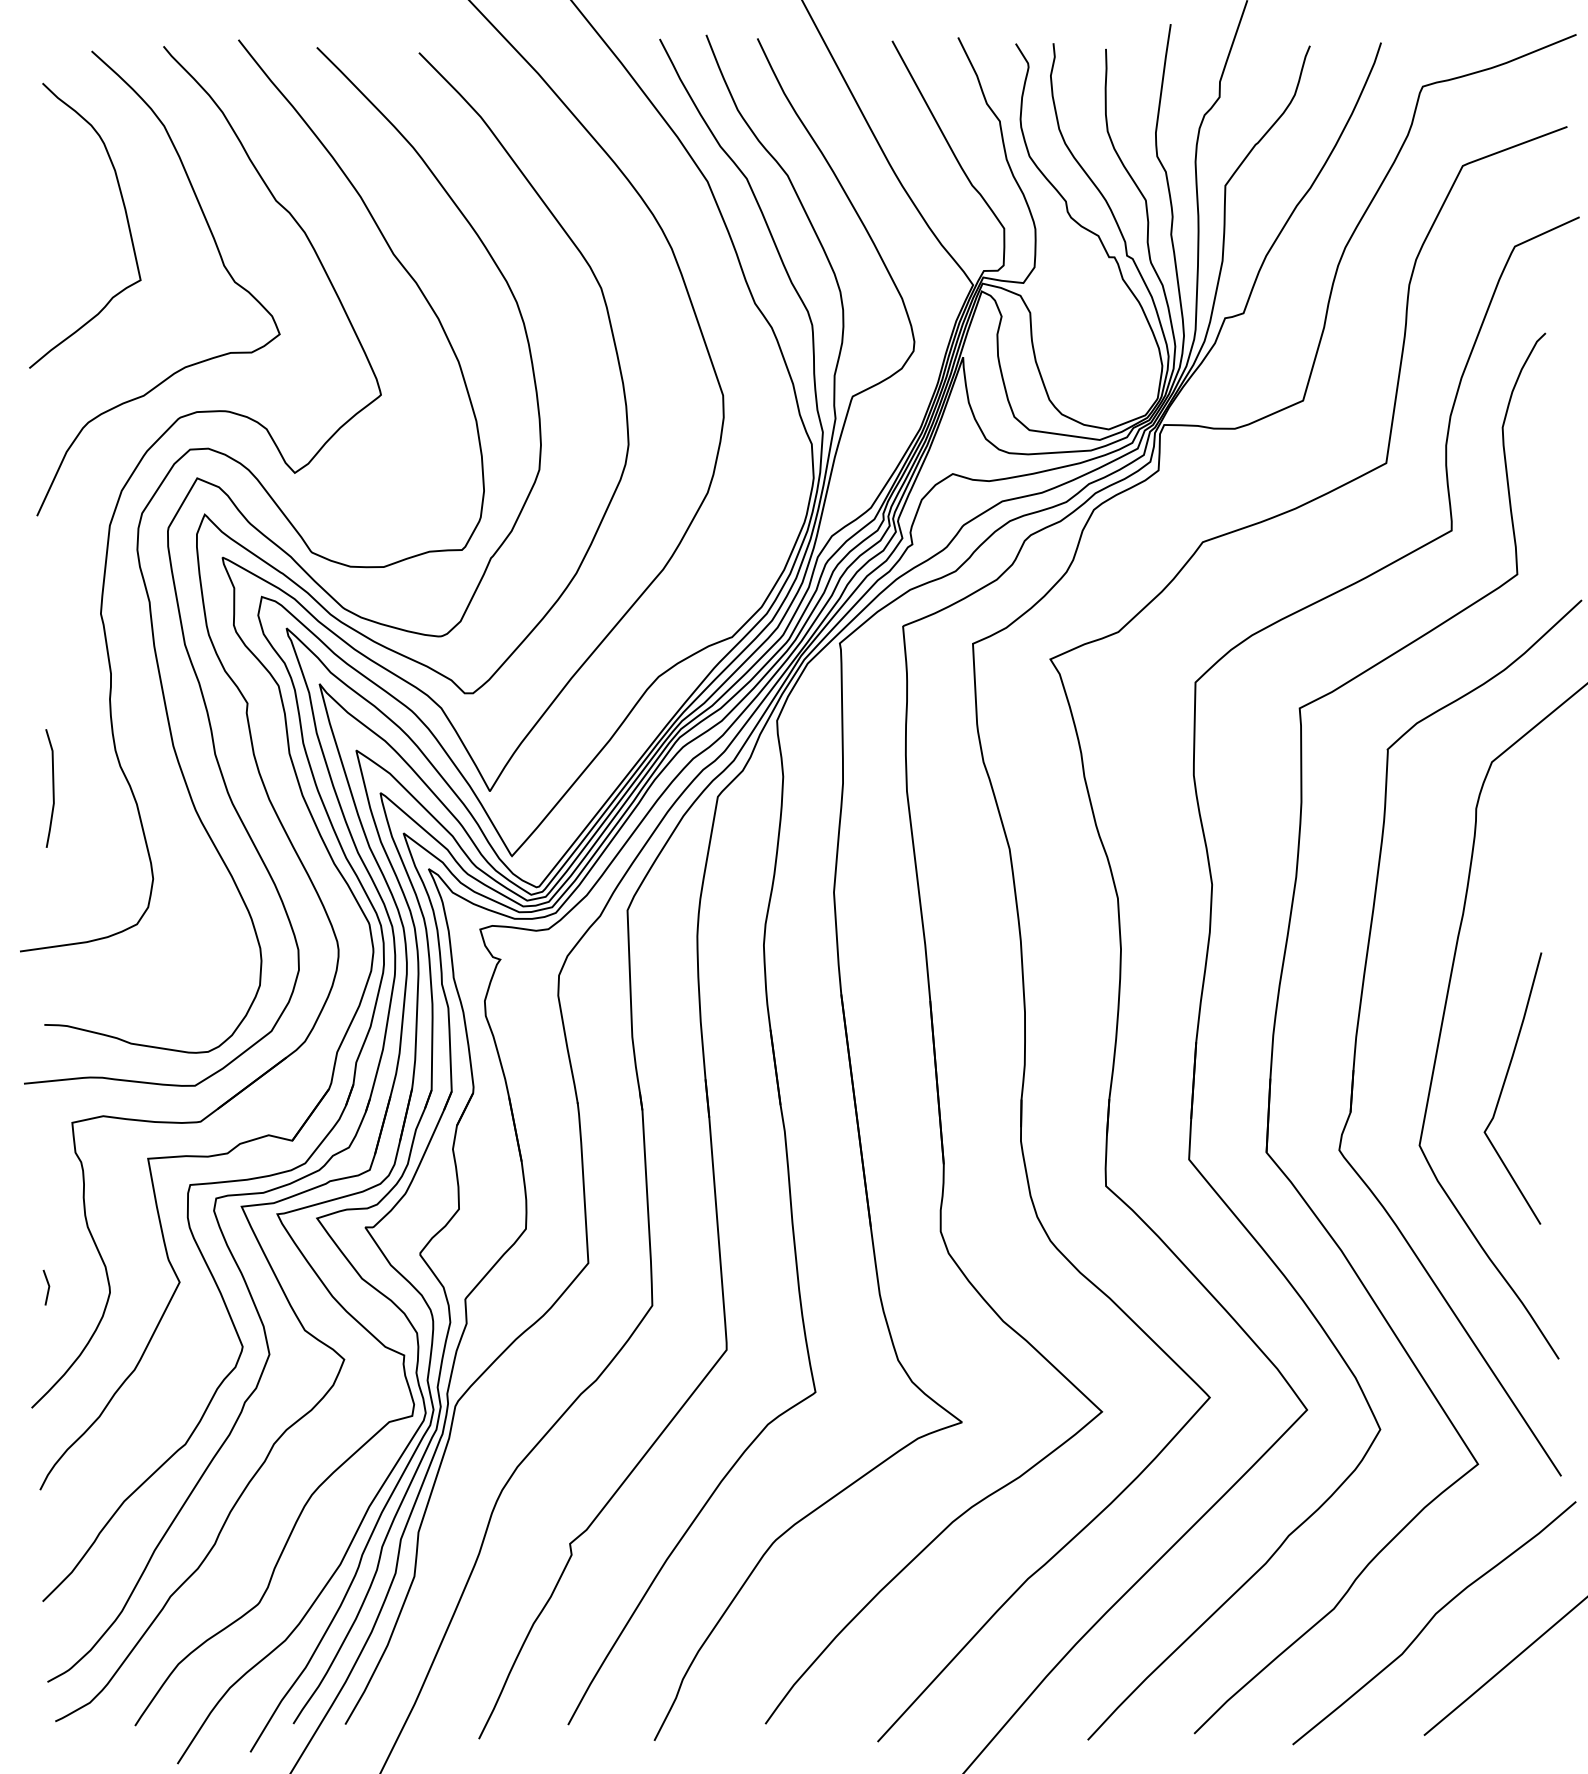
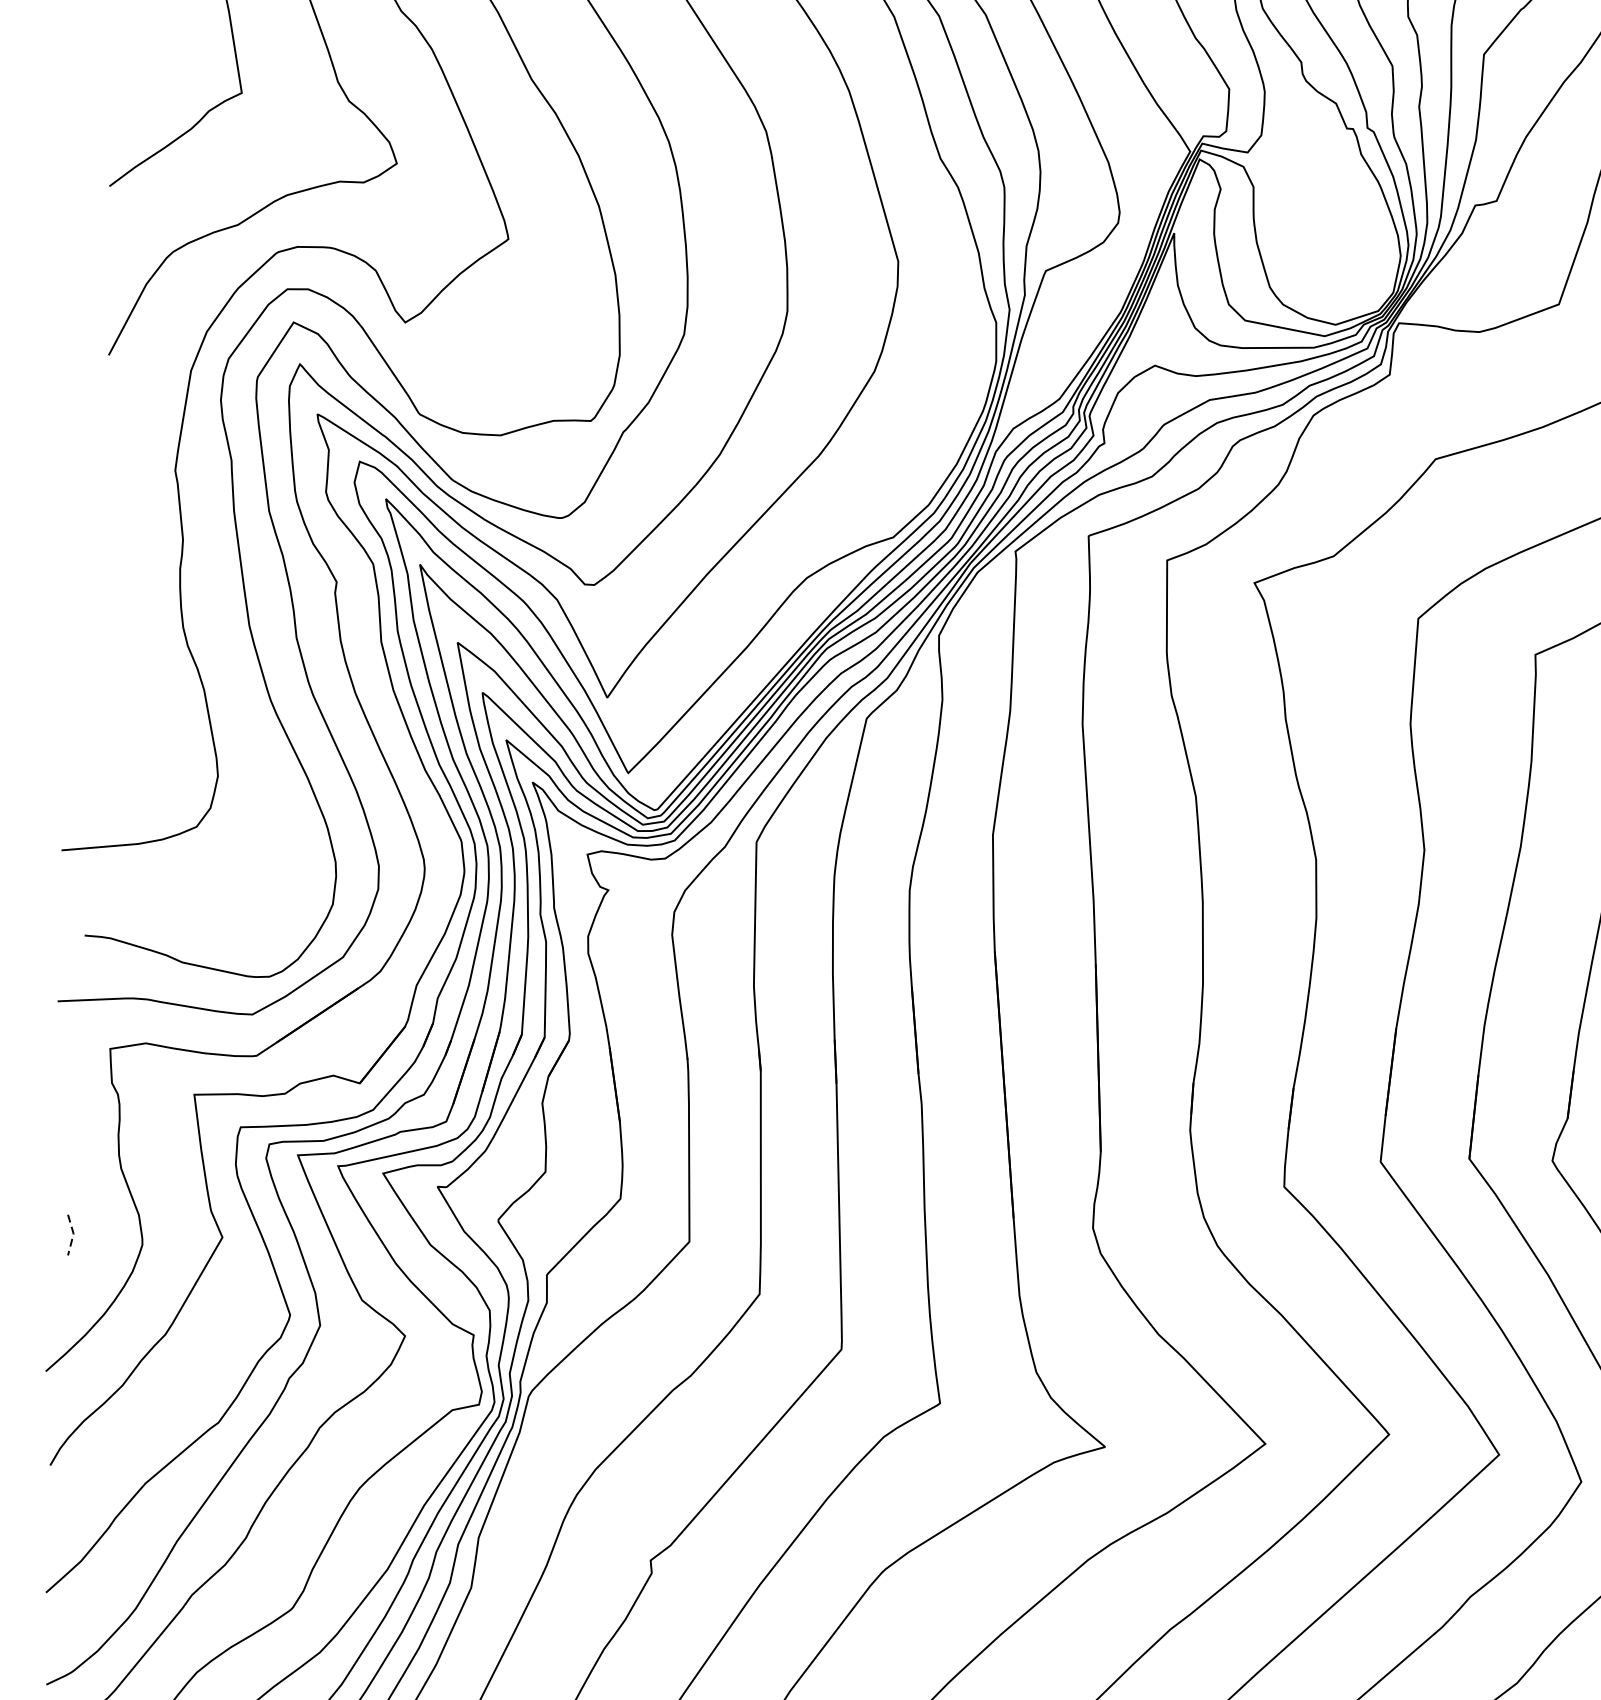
line: (52, 788) -> (108, 666), removed
line: (49, 1287) -> (73, 1235), solid -> dashed

